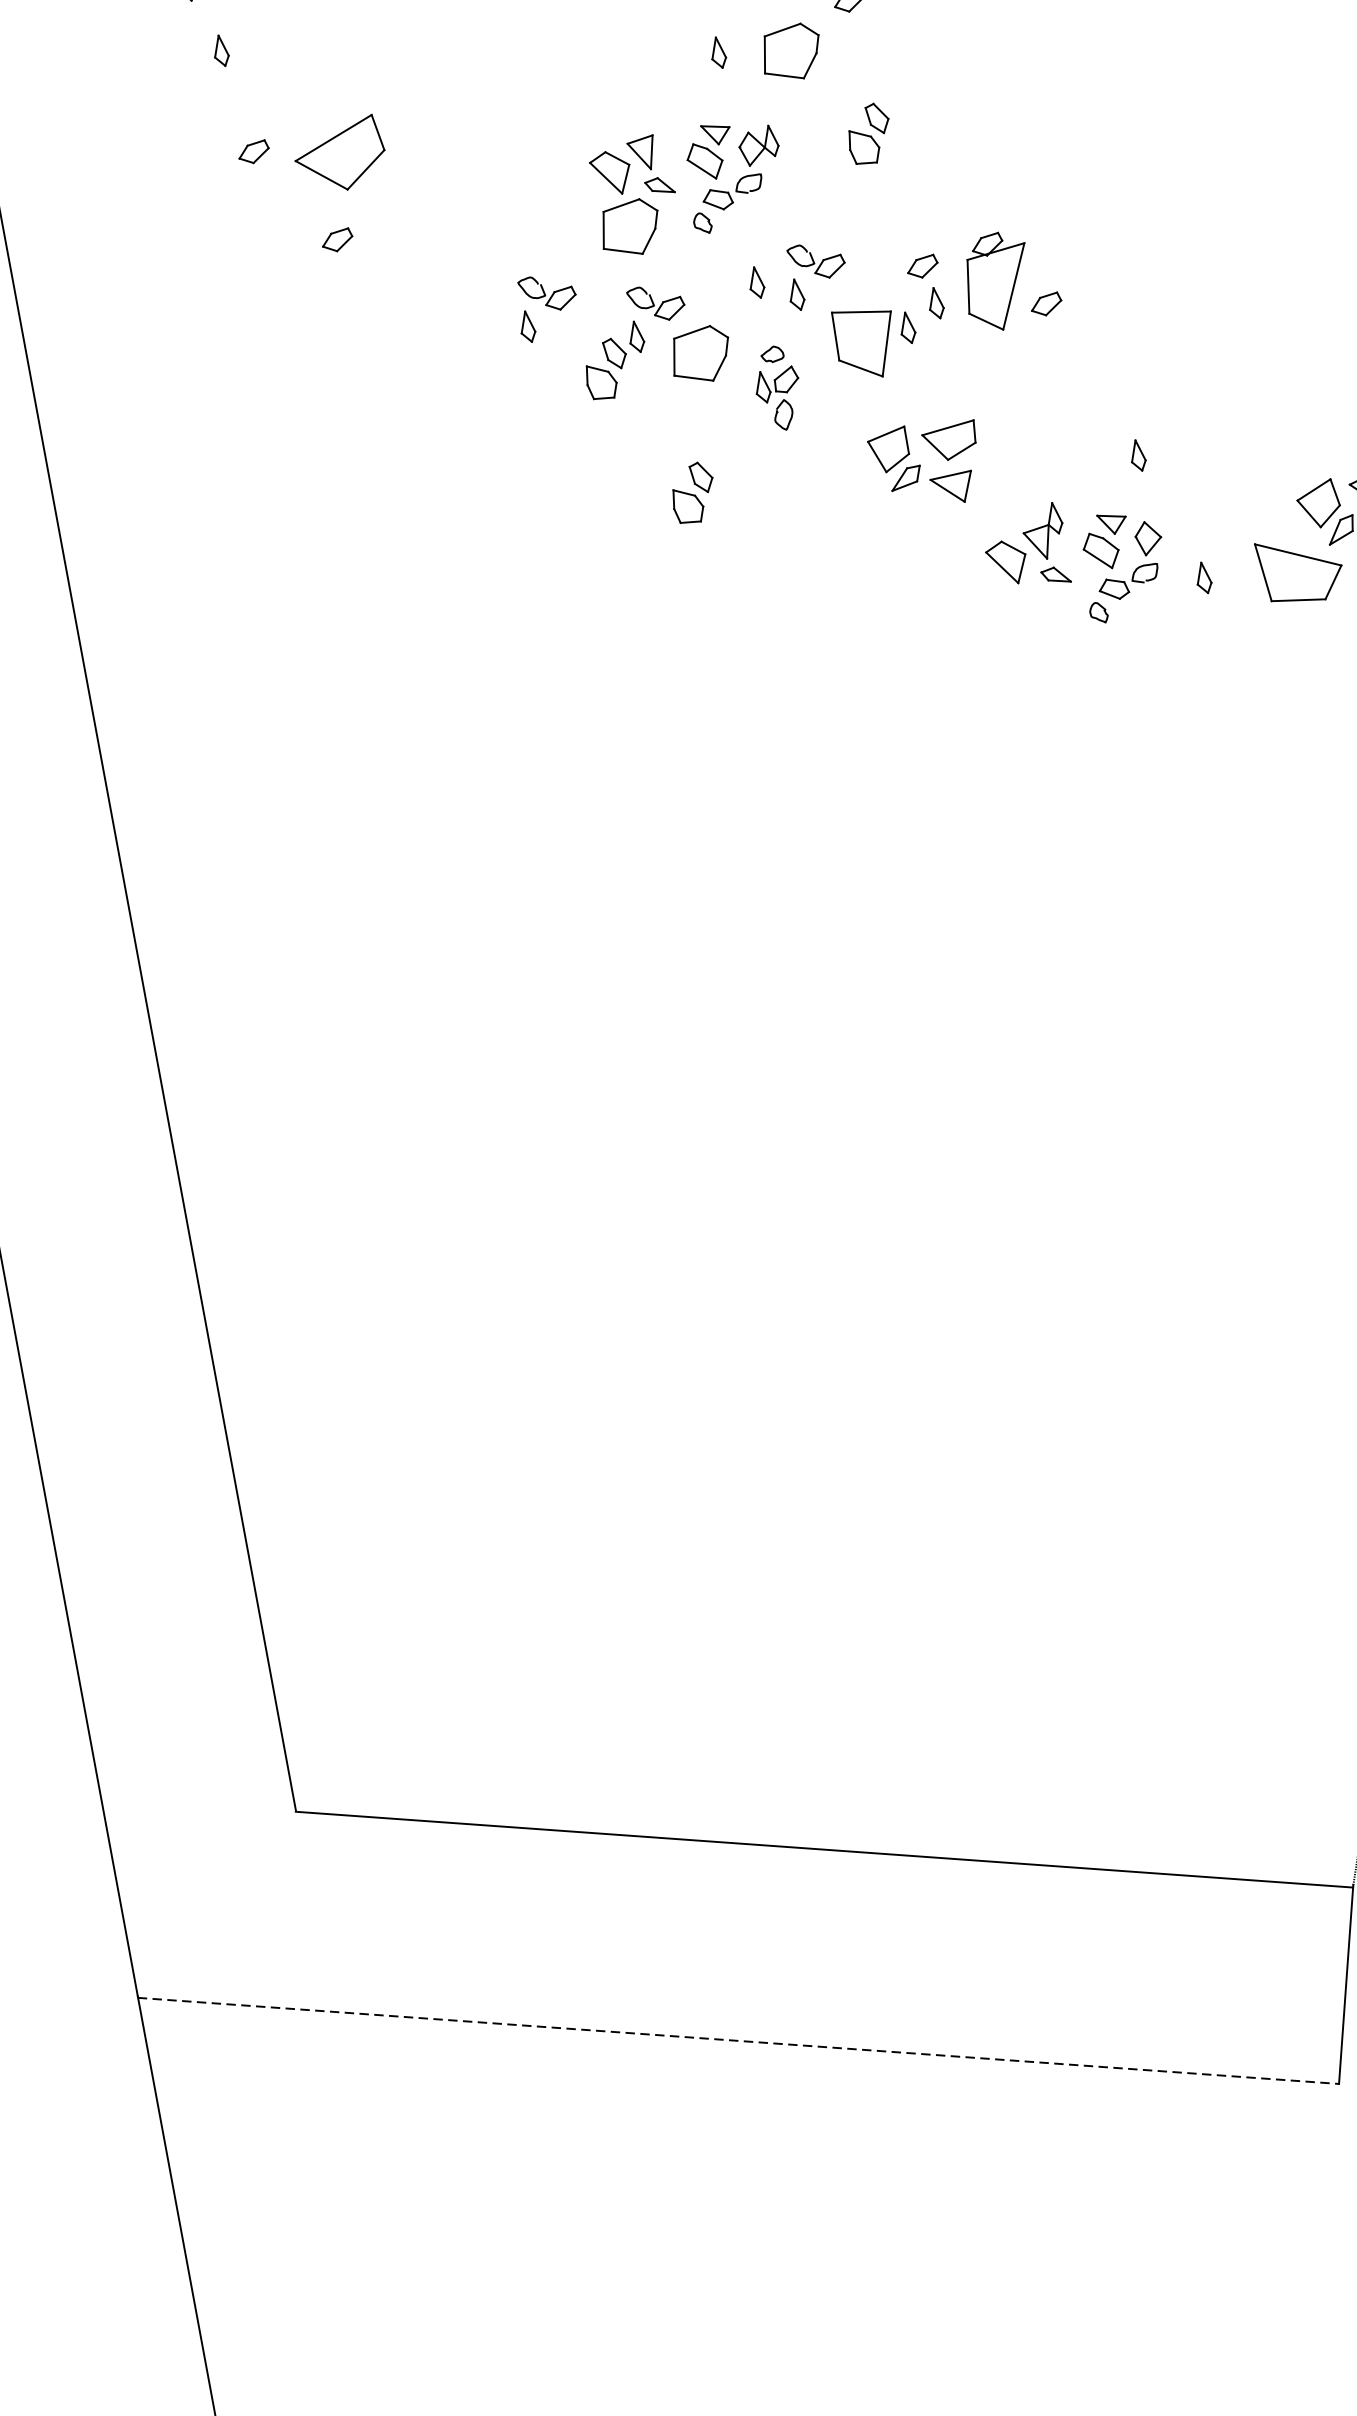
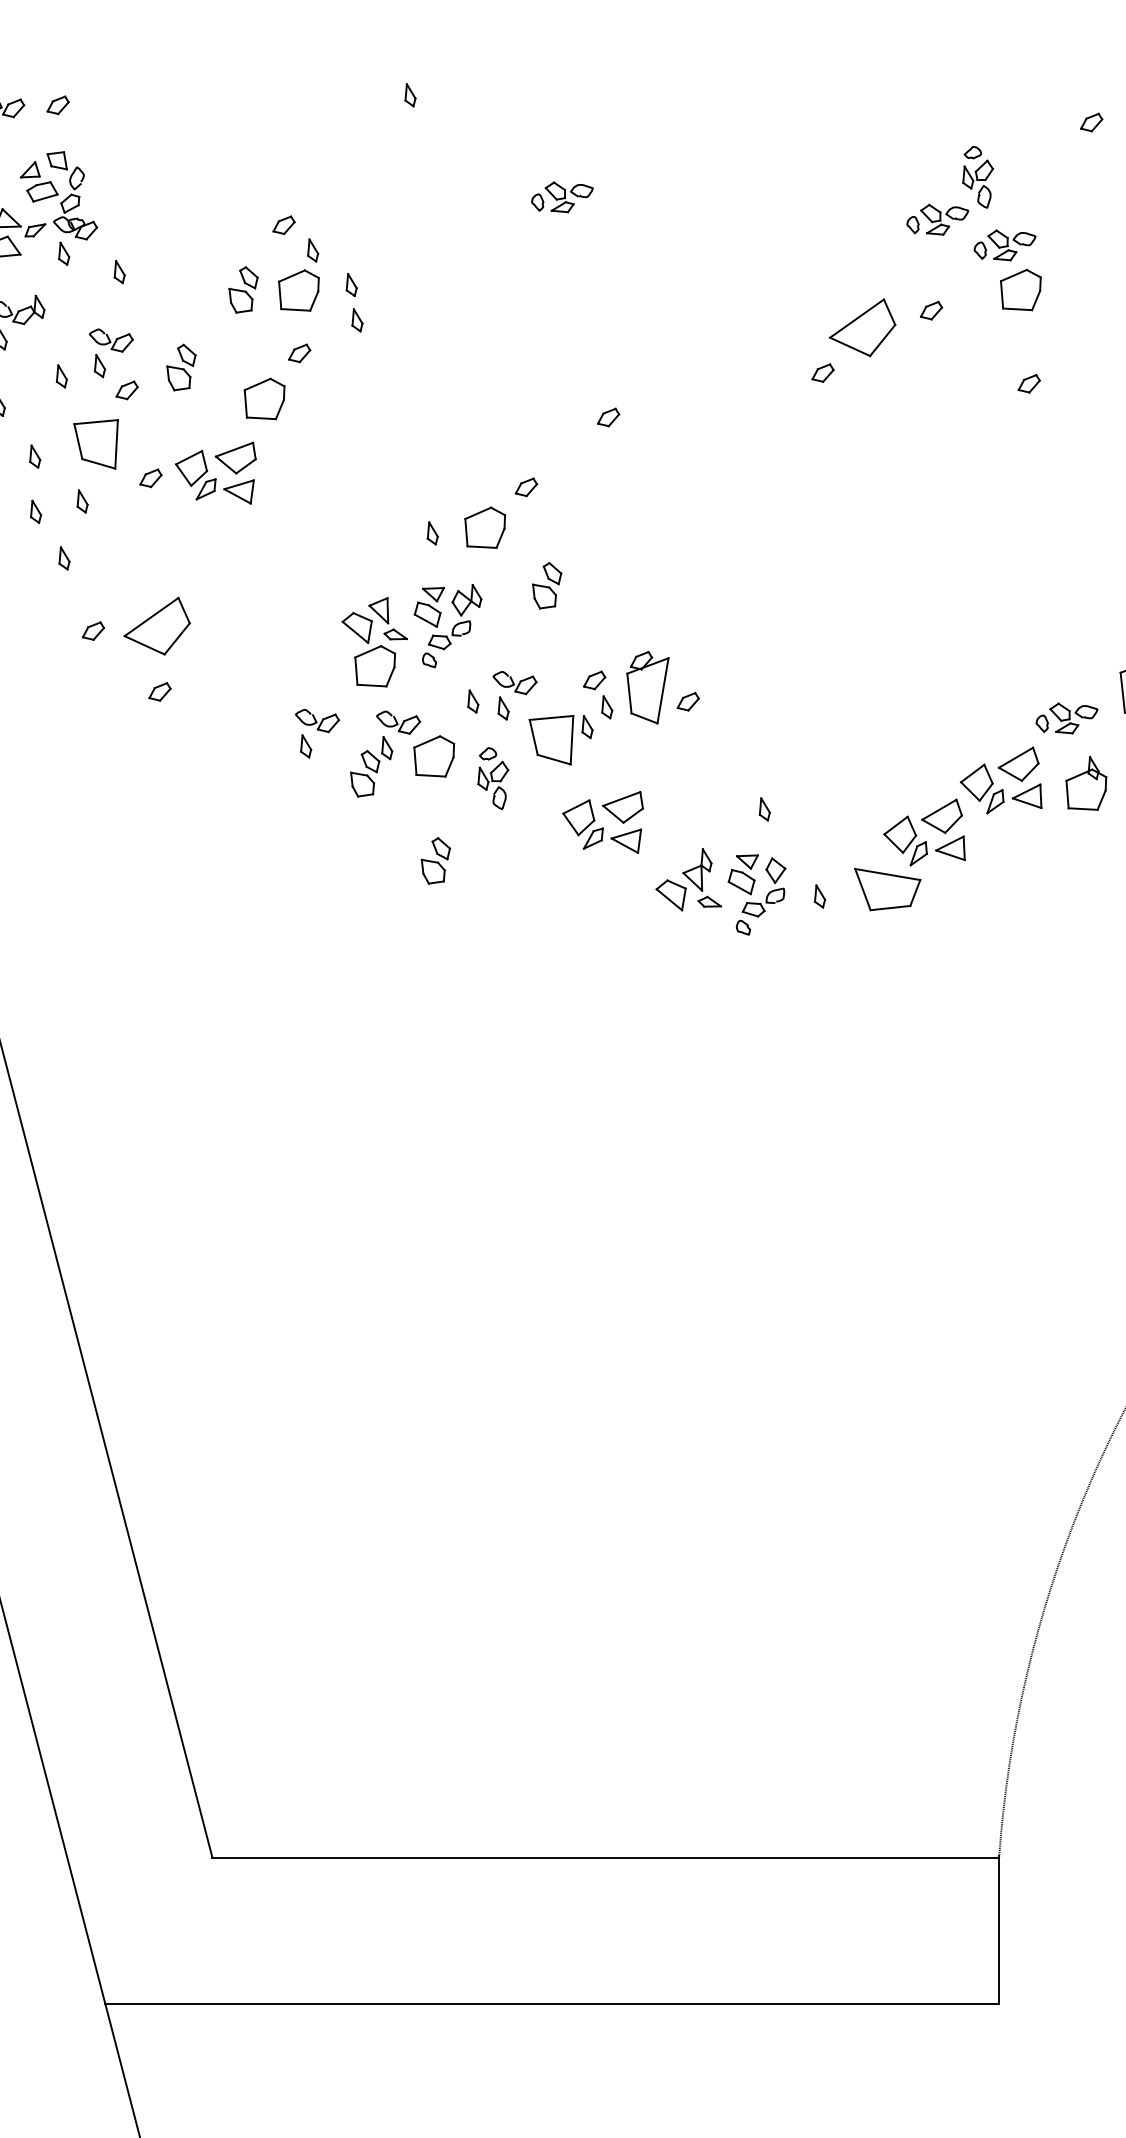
line: (738, 2041) -> (552, 2004), dashed -> solid

